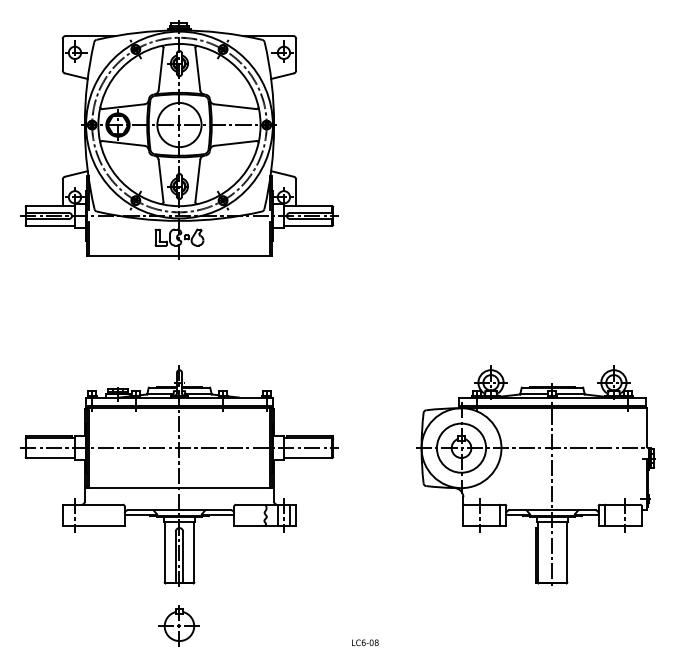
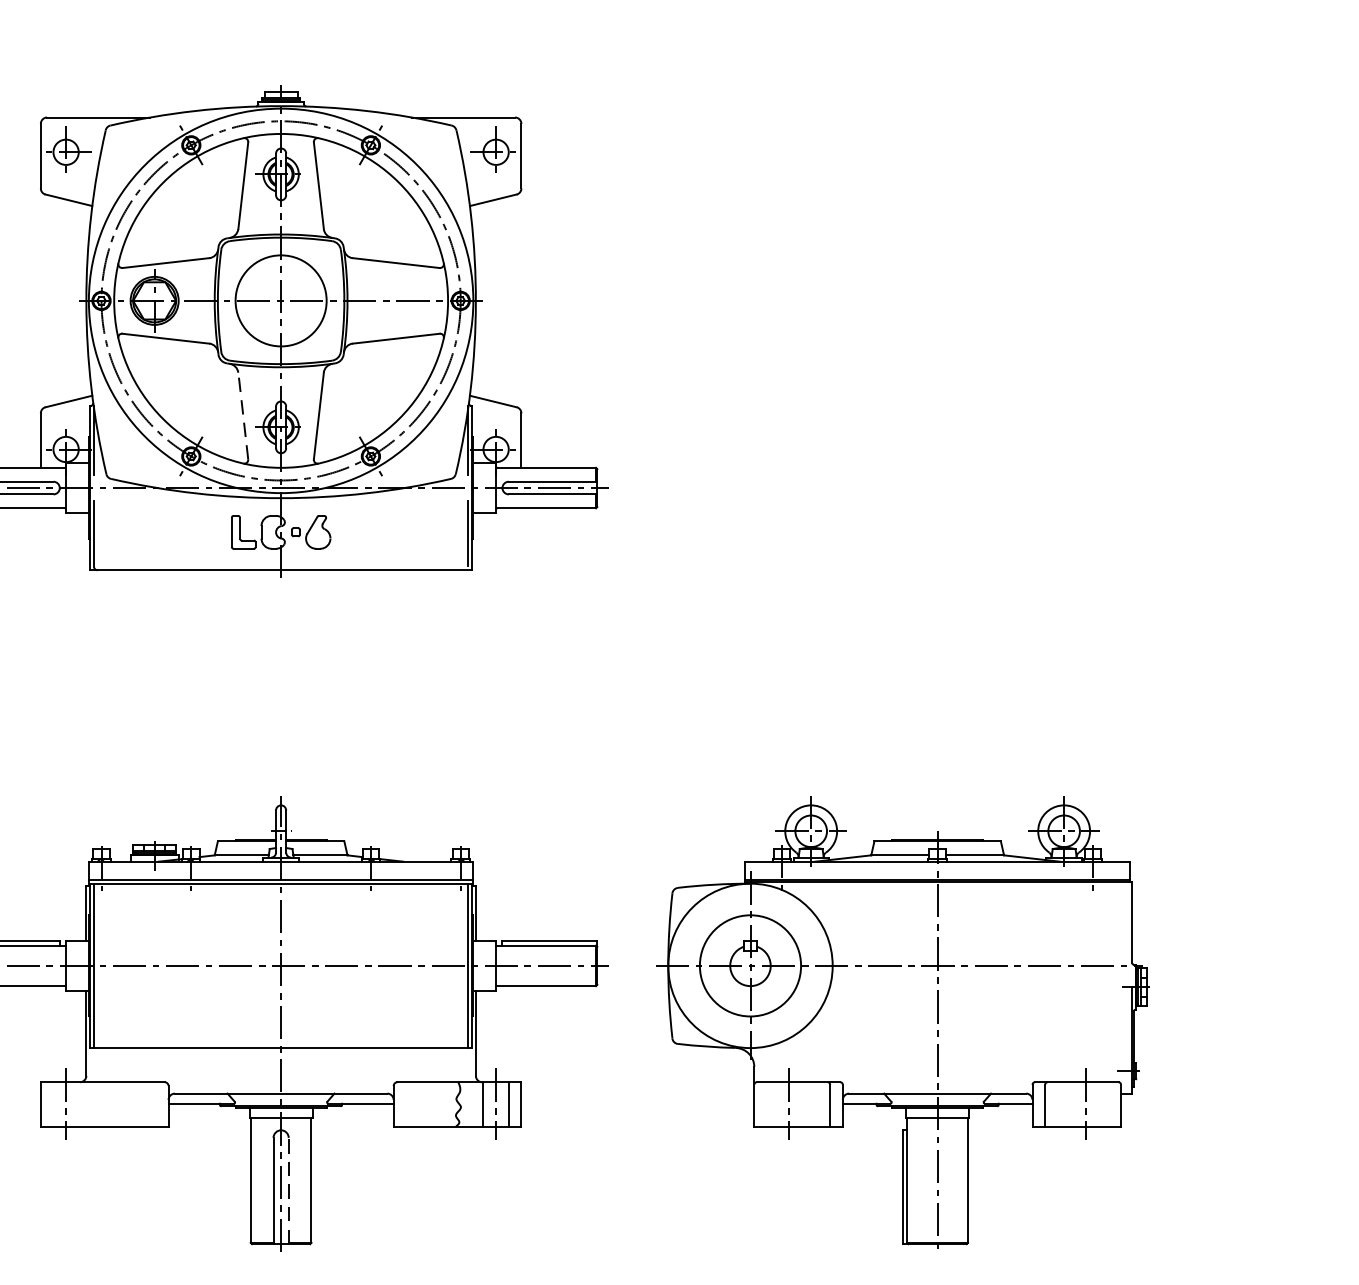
line: (161, 180) -> (244, 414), solid -> dashed
part: (535, 475) -> (902, 1022), moved
line: (183, 557) -> (289, 1190), solid -> dashed

